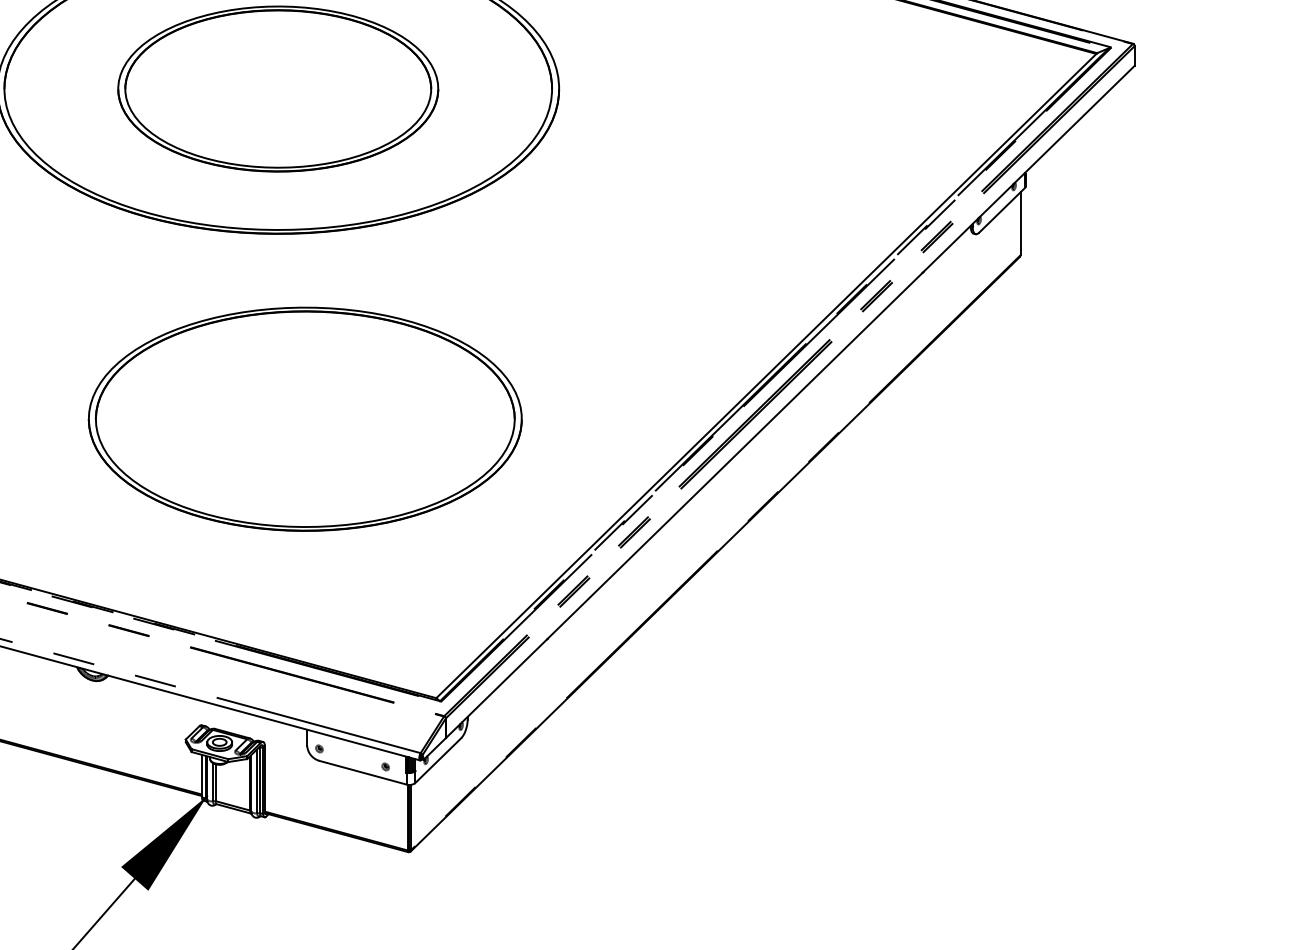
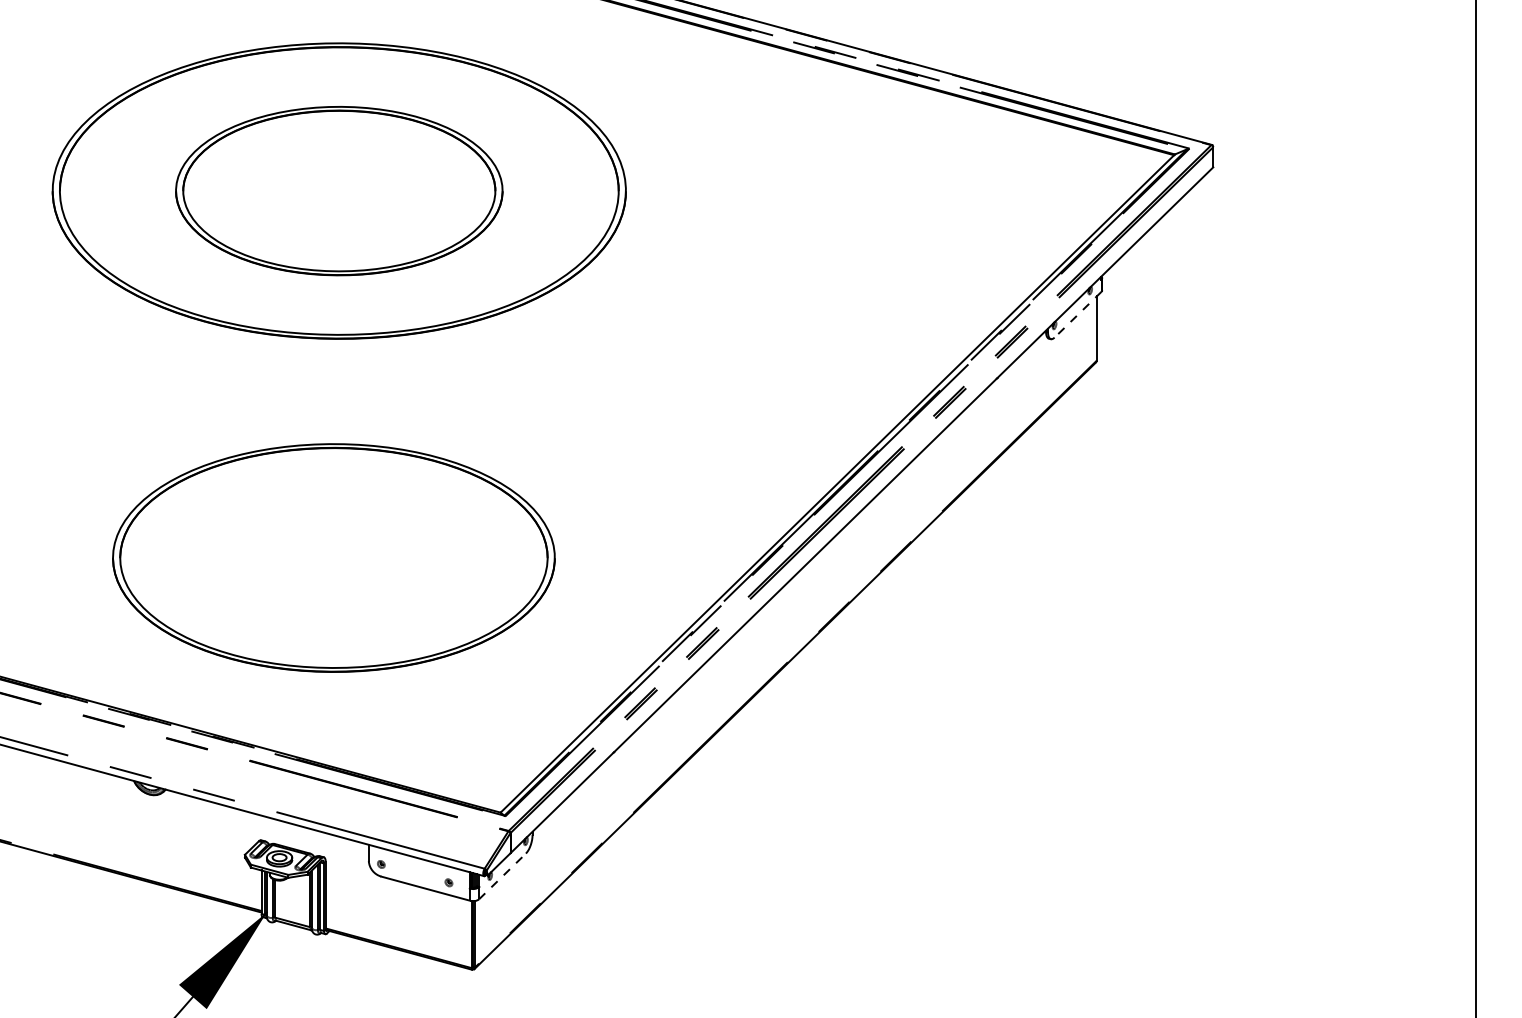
line: (1002, 210) -> (1078, 314), solid -> dashed
part: (304, 418) -> (333, 557), moved
line: (438, 760) -> (502, 876), solid -> dashed

